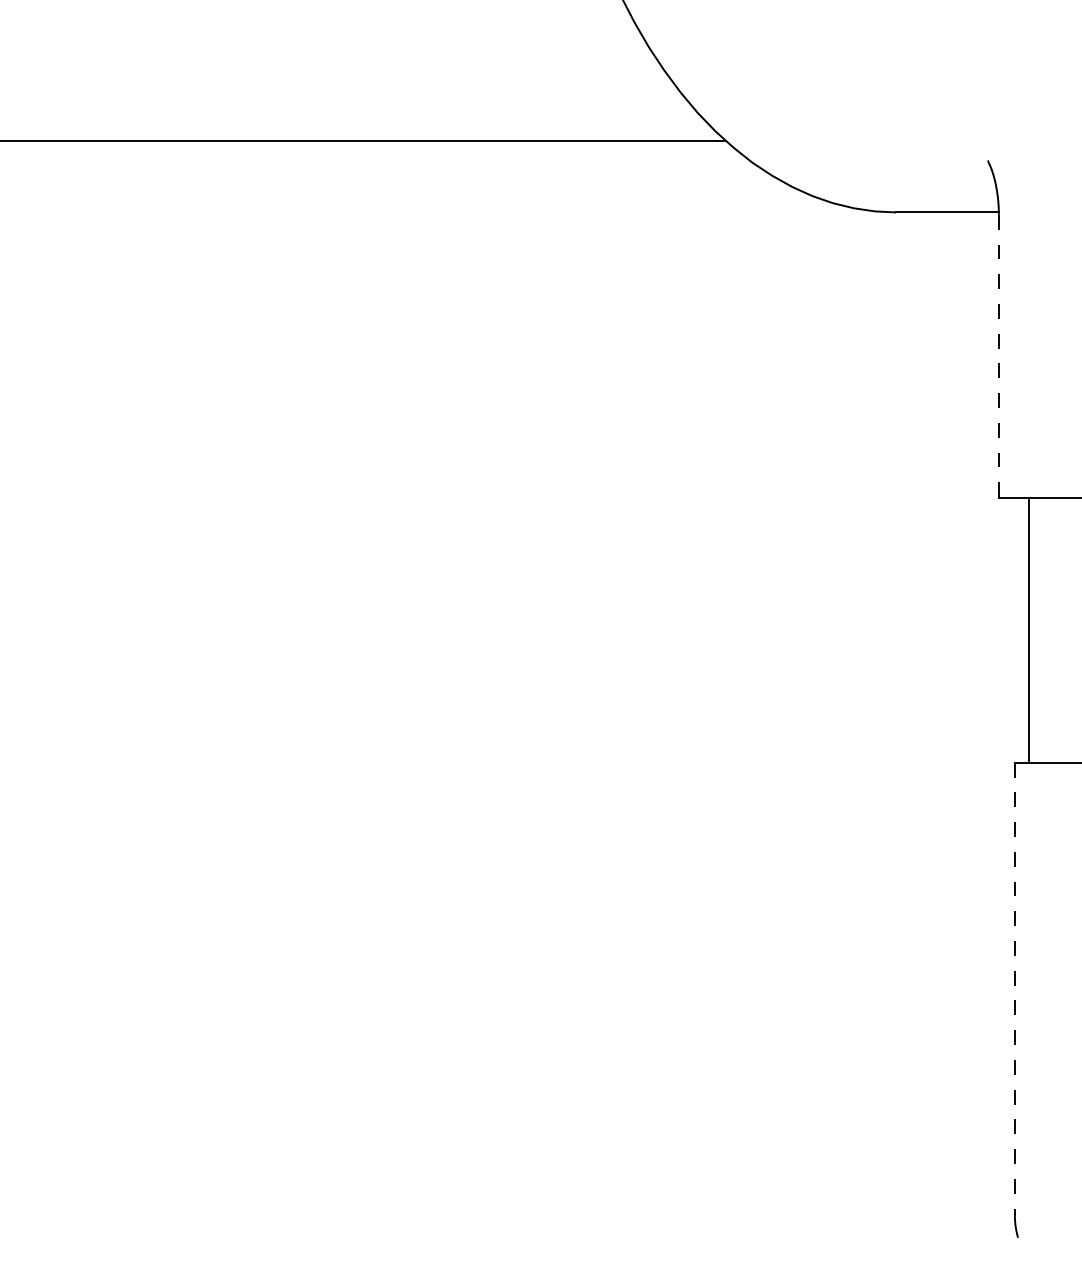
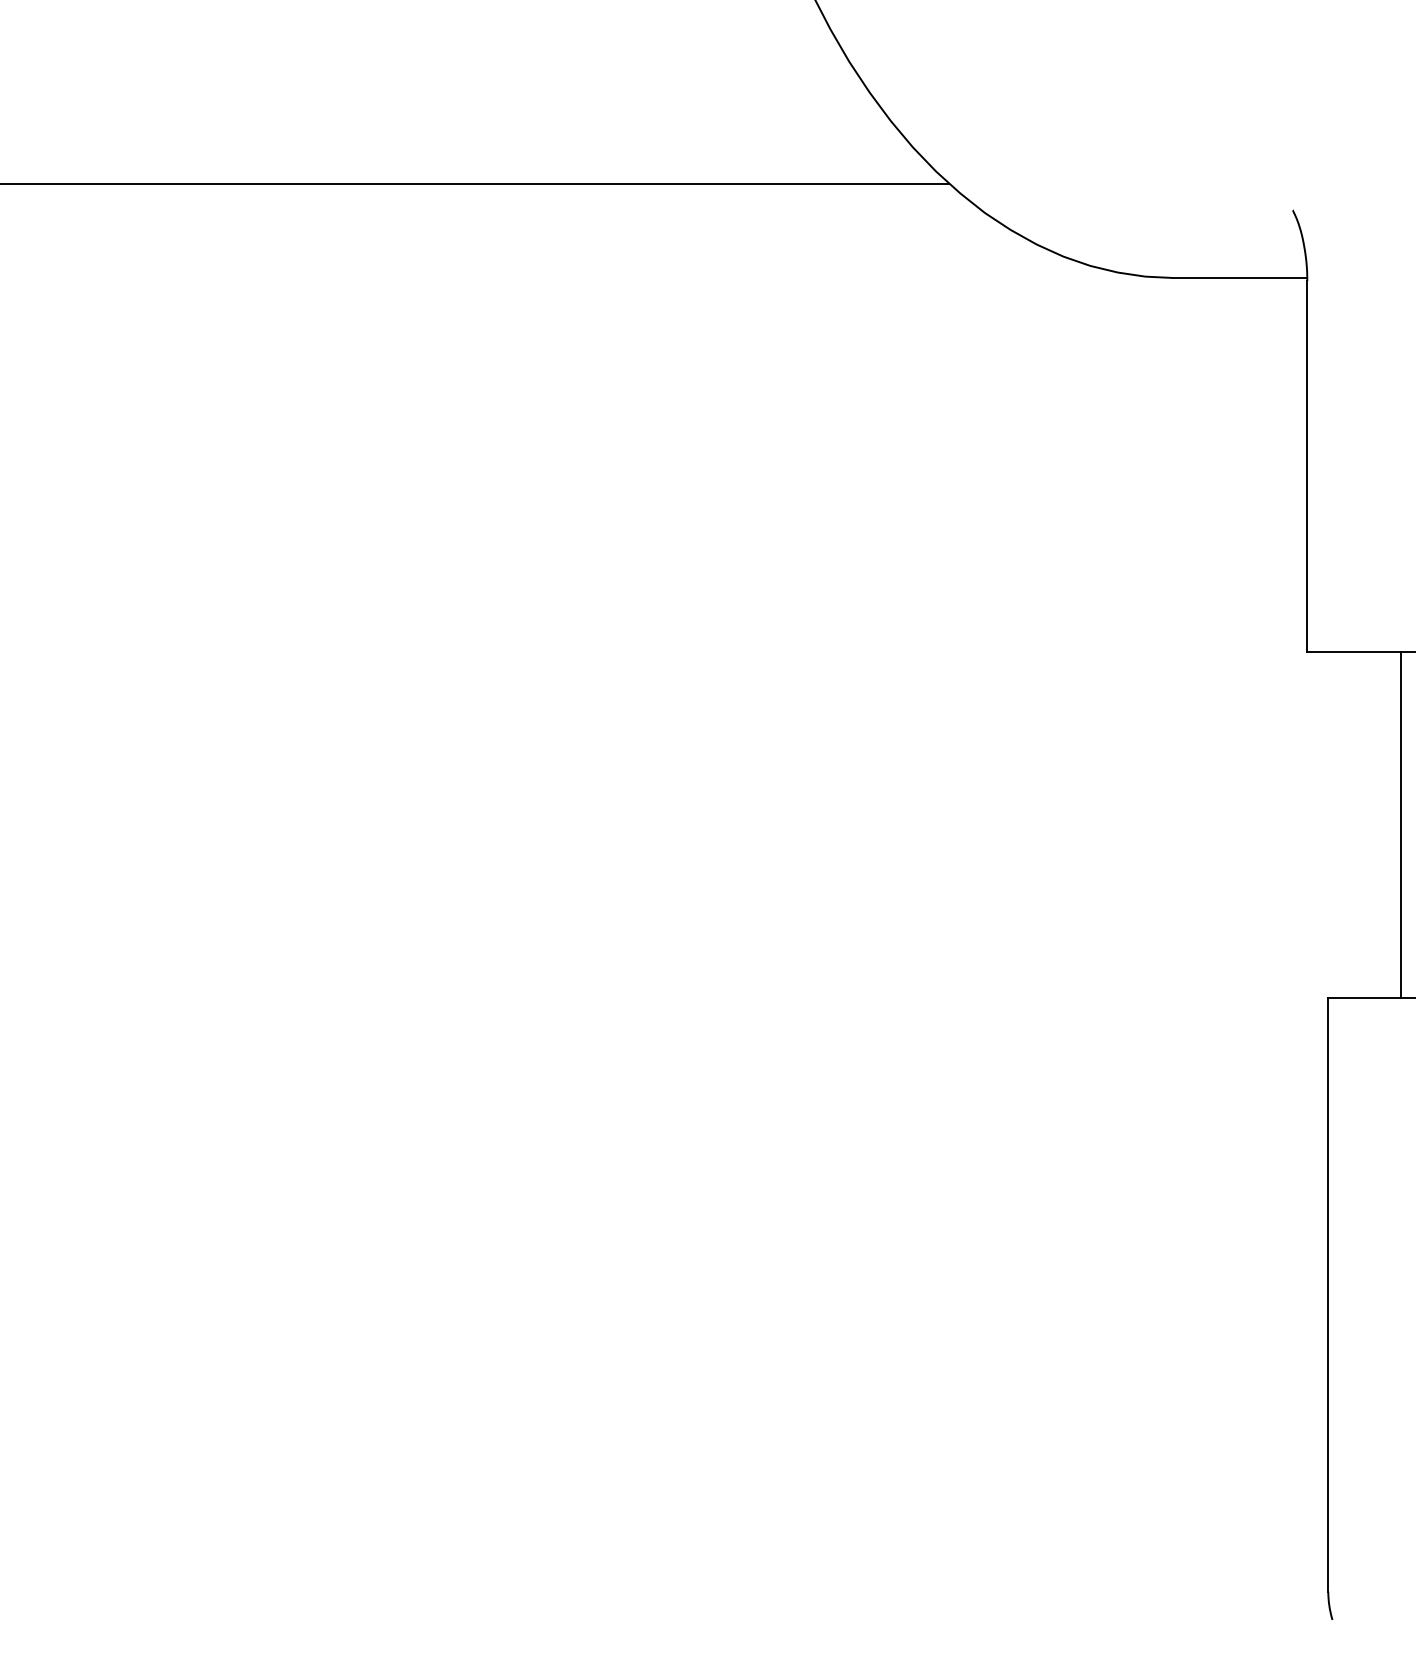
line: (999, 356) -> (1307, 466), dashed -> solid
line: (1028, 630) -> (1401, 824), moved
line: (1015, 989) -> (1328, 1294), dashed -> solid

